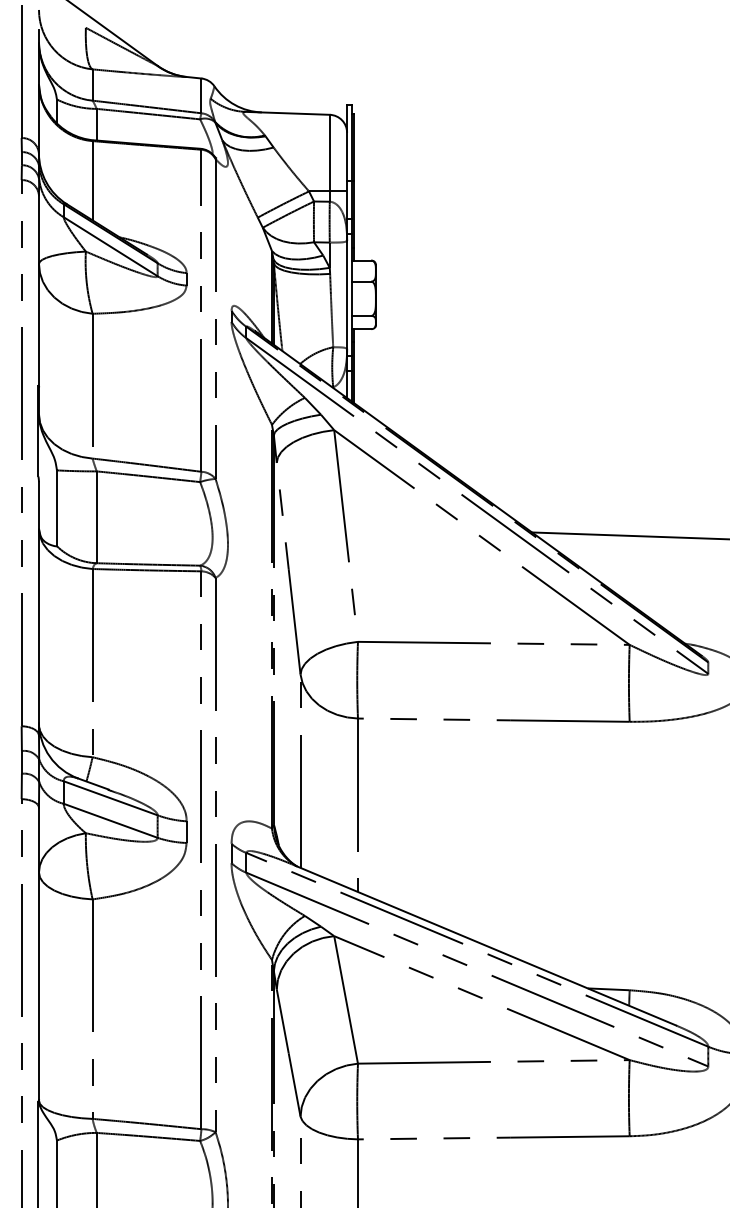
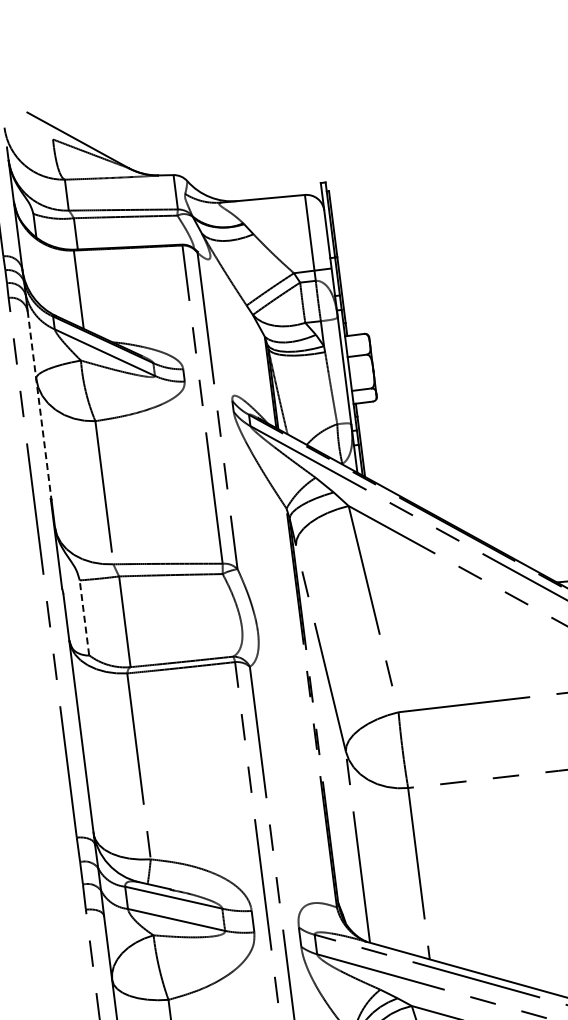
line: (38, 291) -> (39, 405), solid -> dashed
line: (56, 508) -> (84, 618), solid -> dashed

